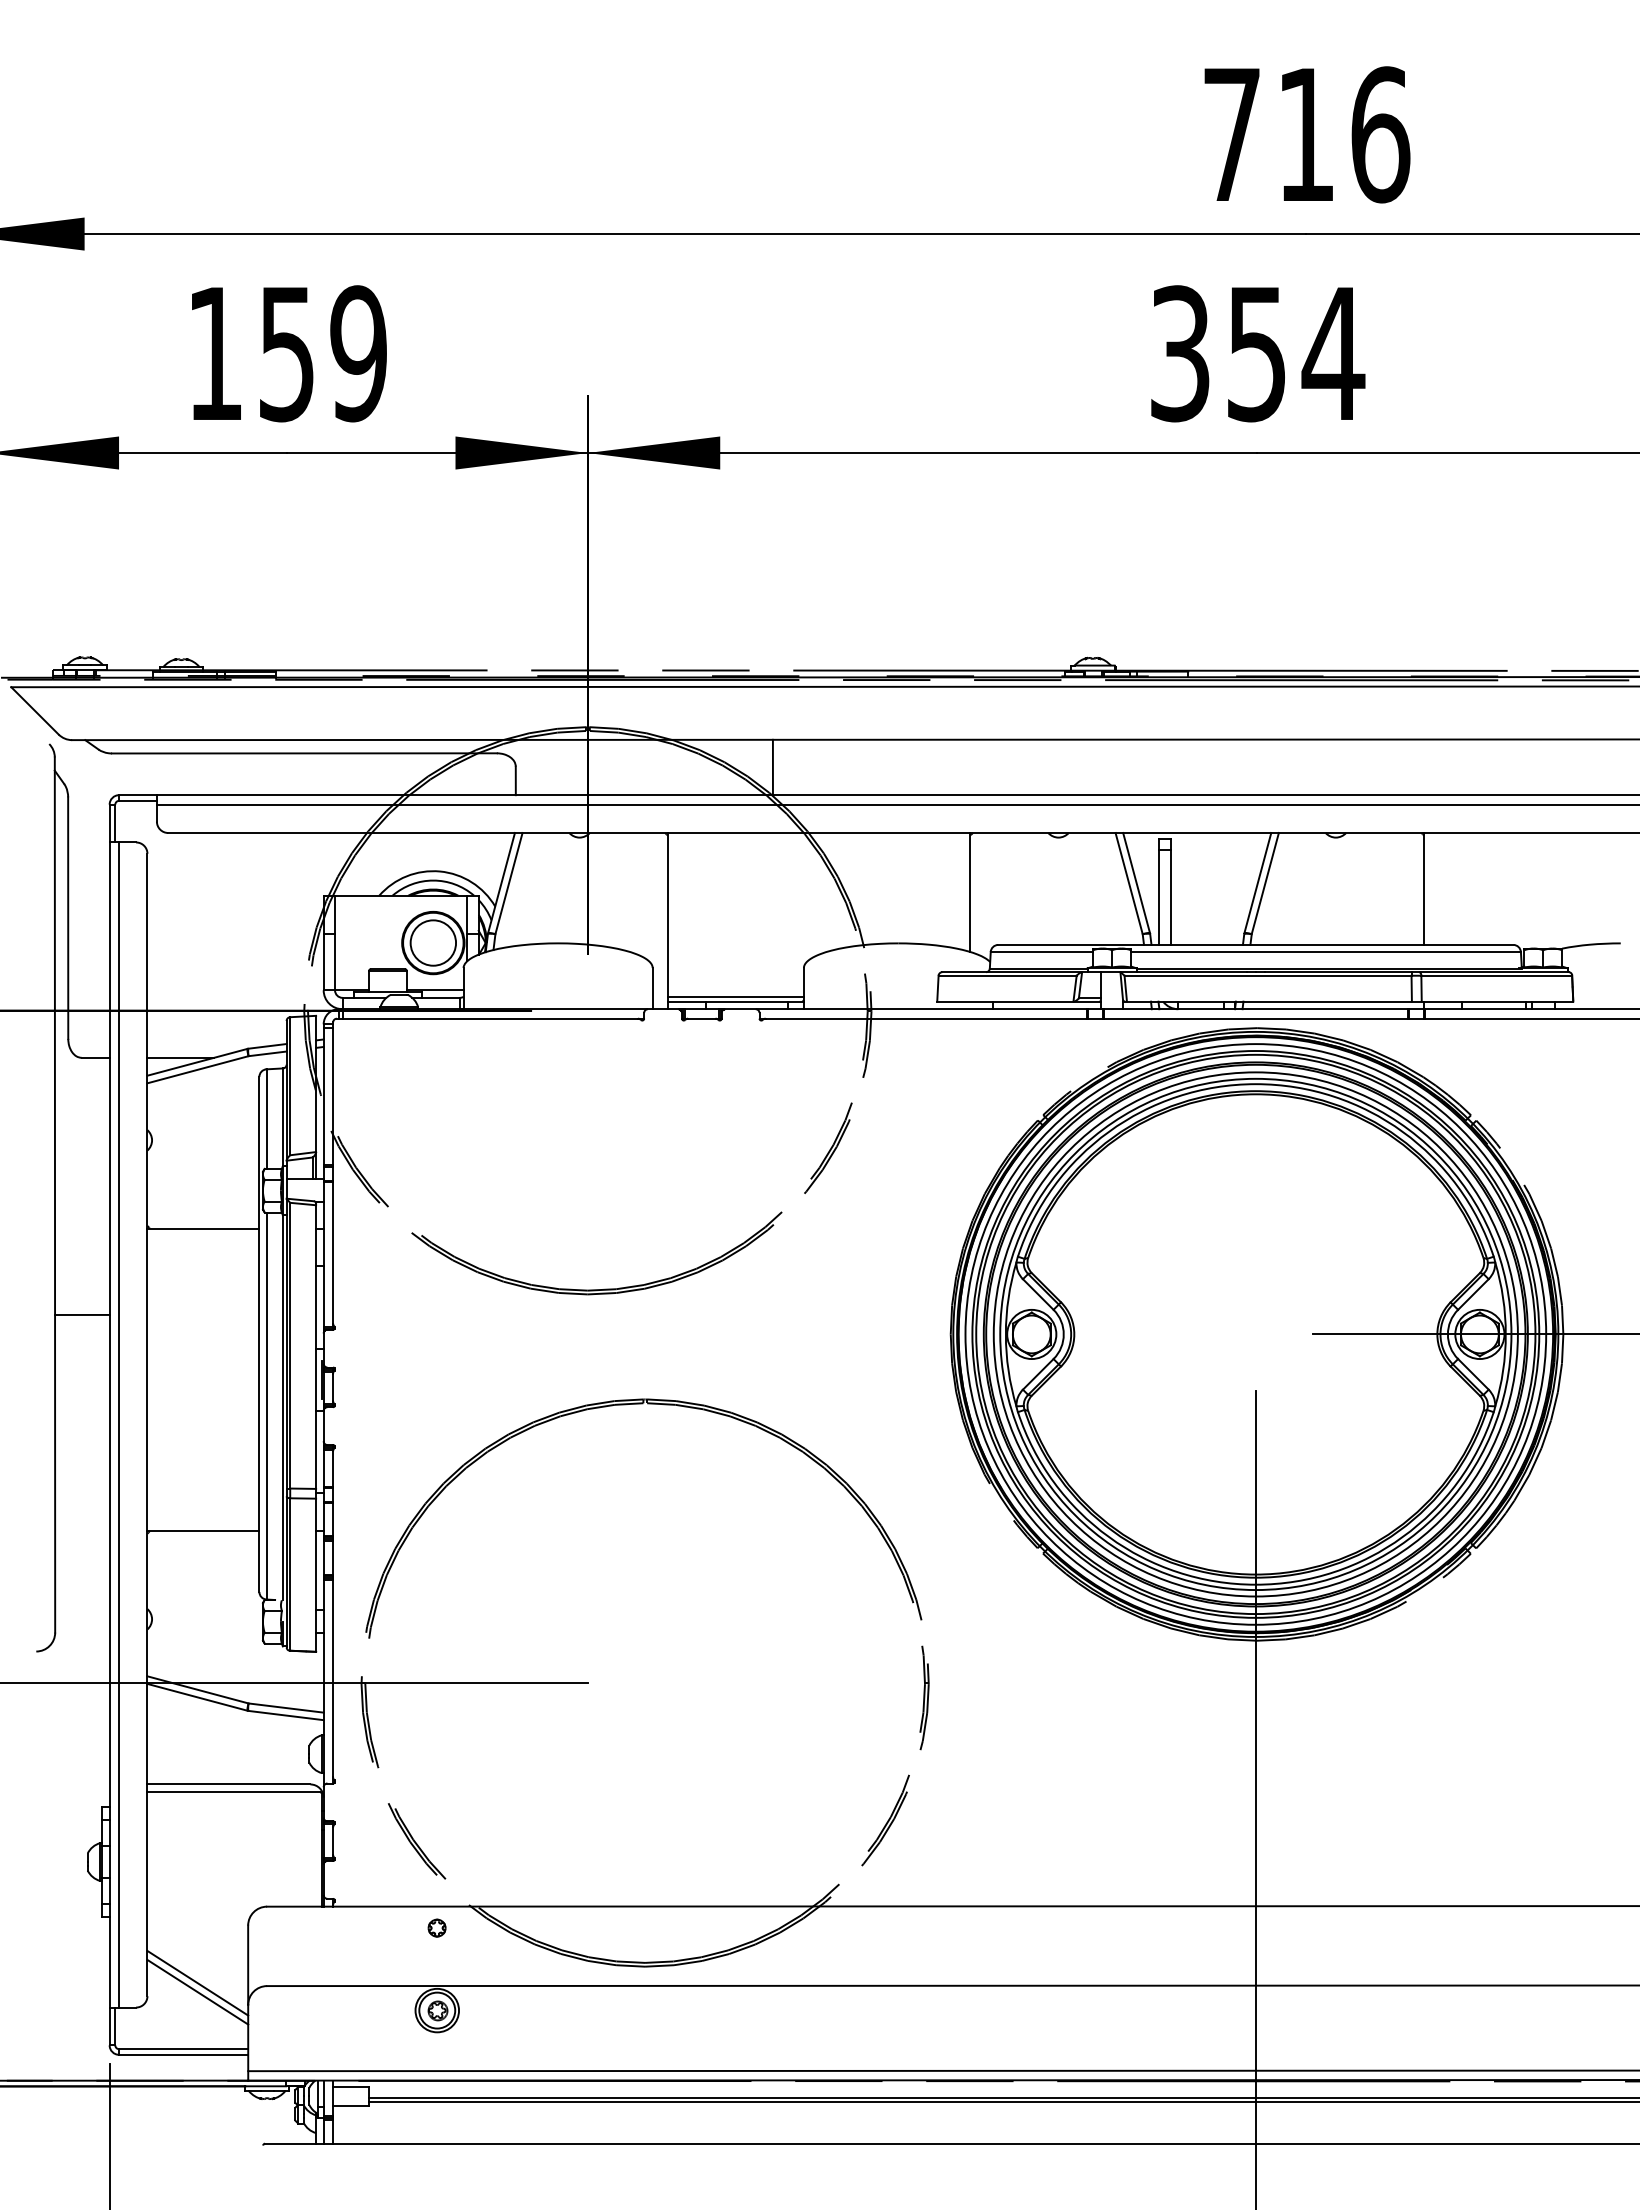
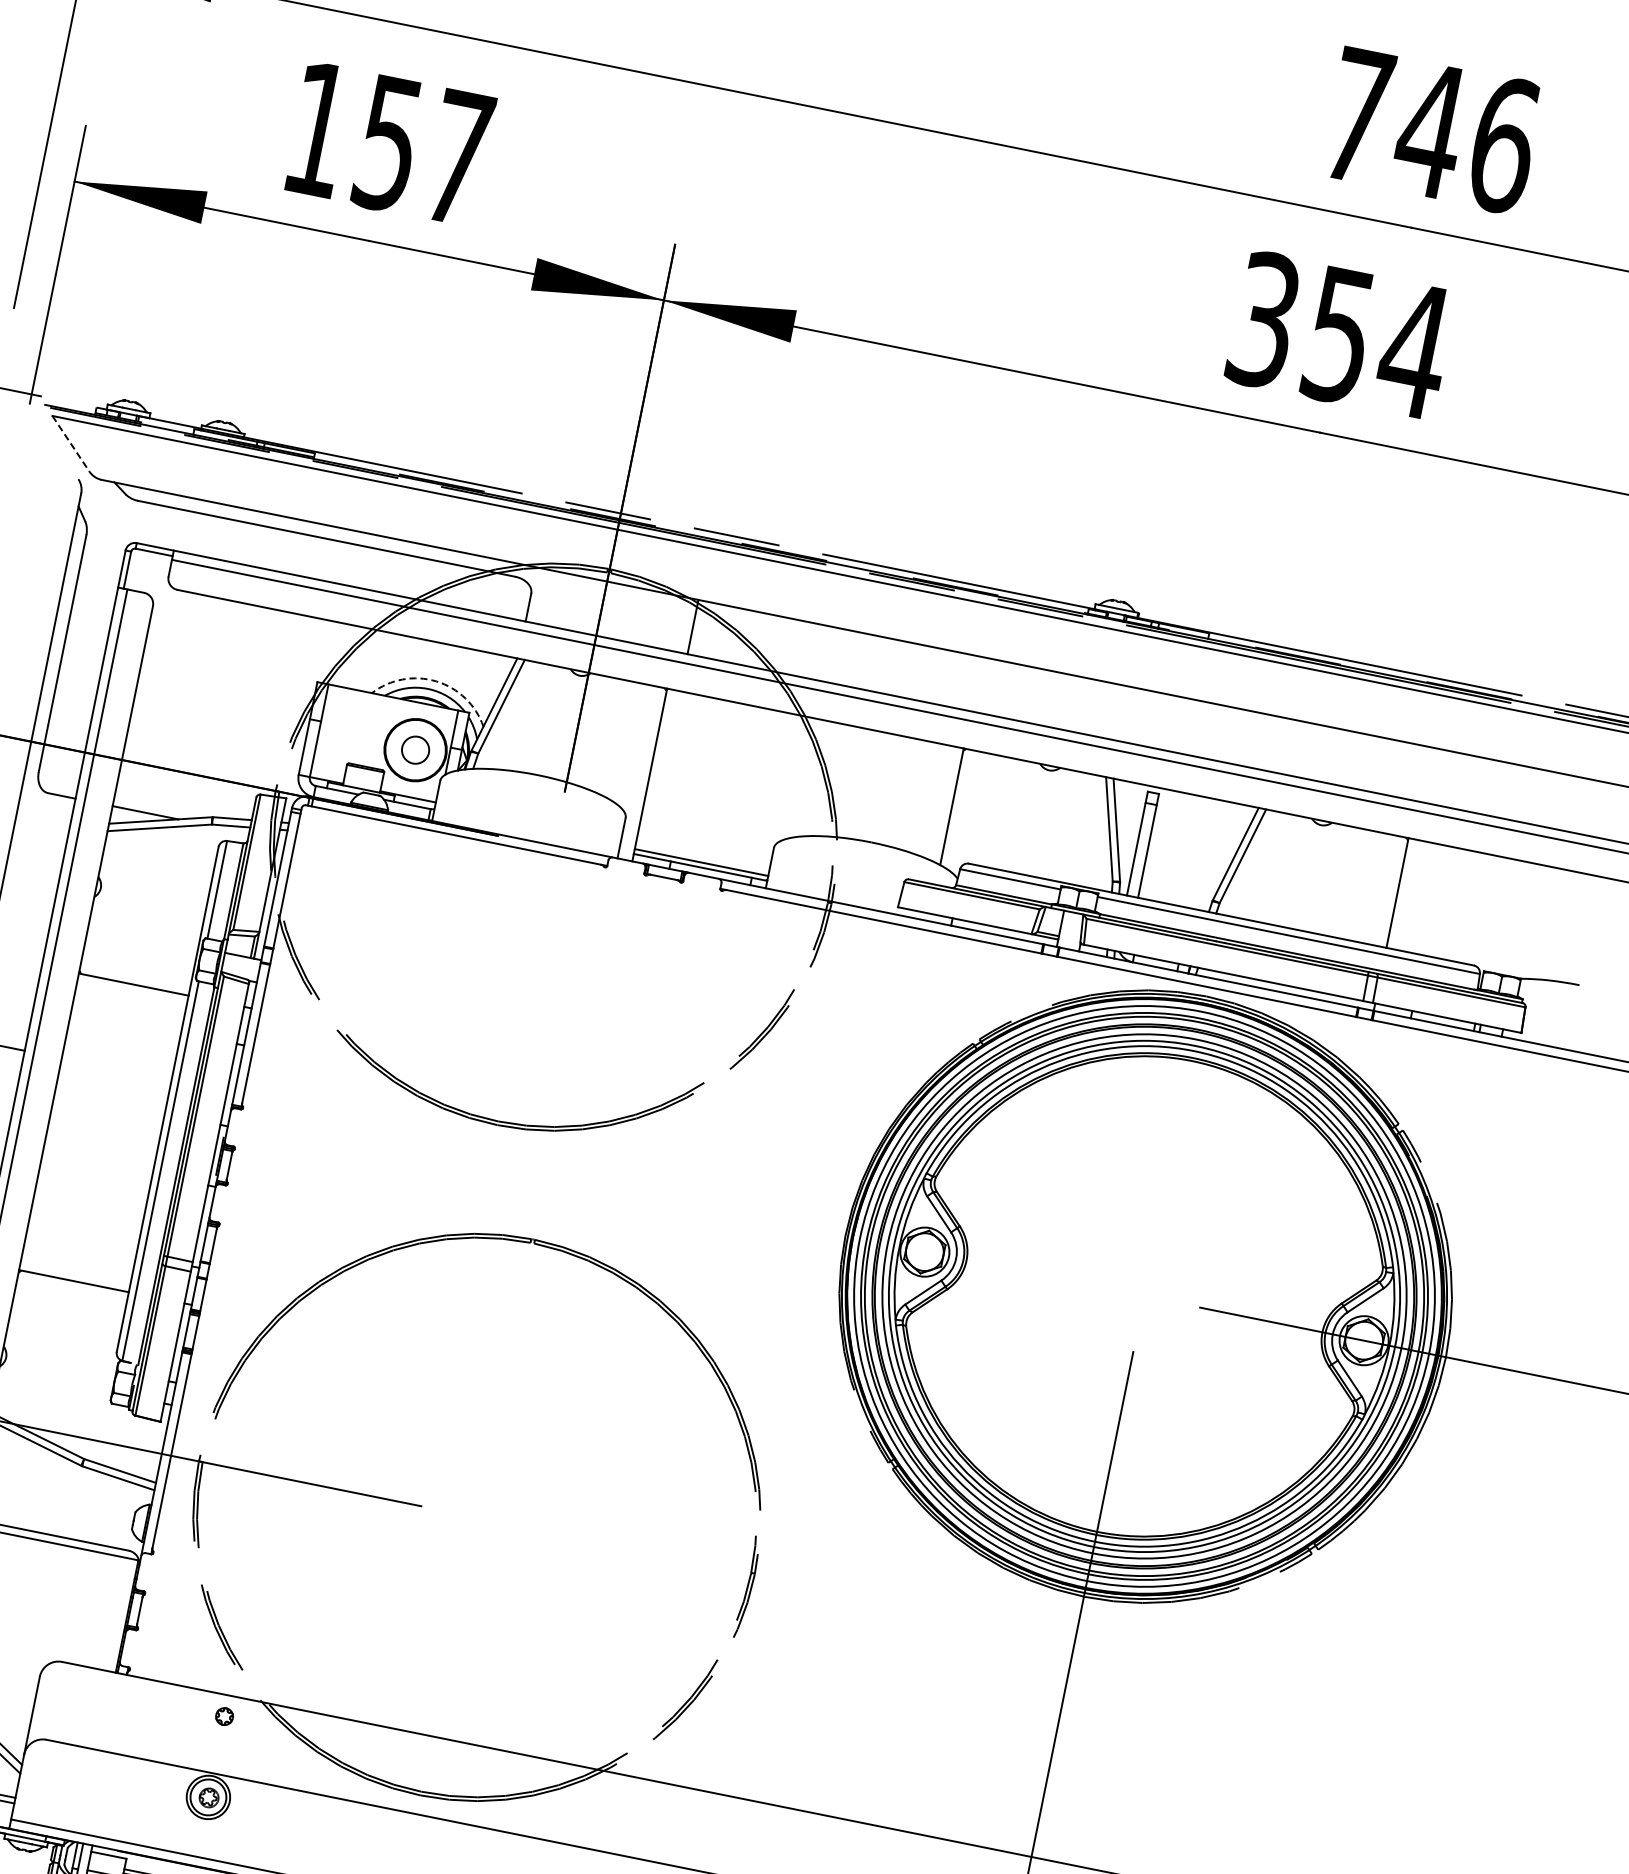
text: (1305, 134) -> (1430, 129), 716 -> 746
text: (358, 353) -> (458, 157), 159 -> 157
line: (35, 710) -> (71, 443), solid -> dashed
line: (772, 767) -> (692, 626), moved
arc: (440, 871) -> (436, 681), solid -> dashed
circle: (433, 942) -> (415, 749), size x0.6

